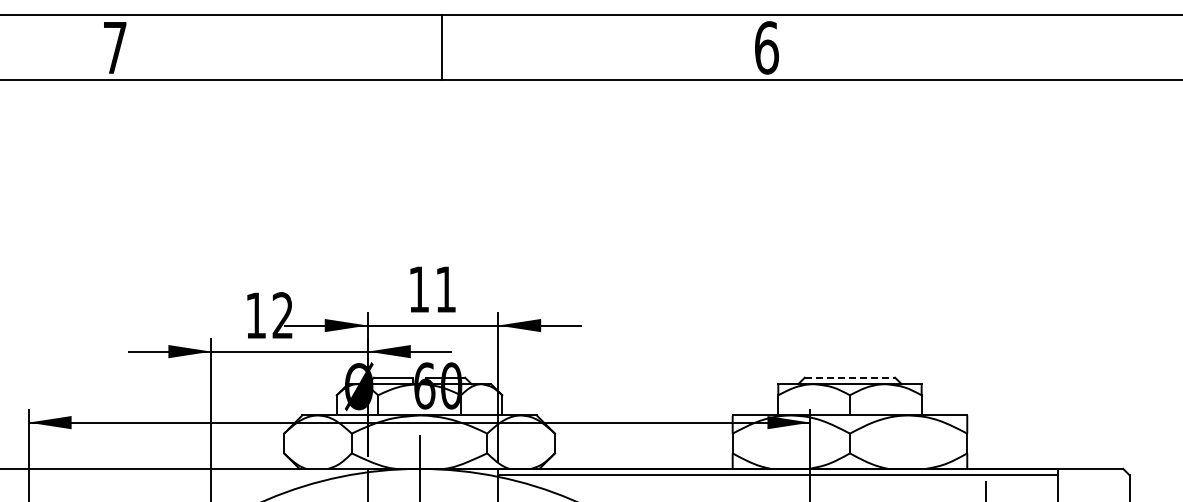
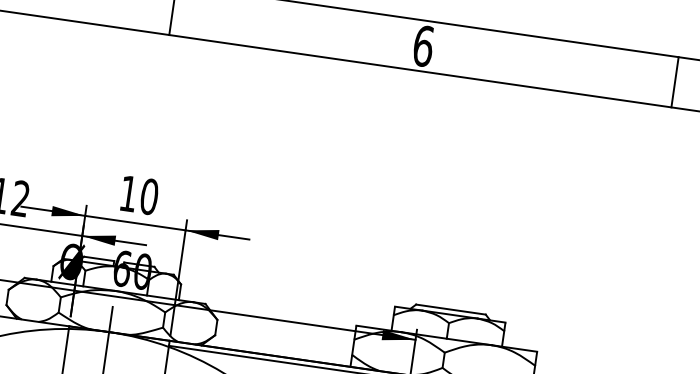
line: (1093, 47) -> (675, 82), added
text: (445, 289) -> (149, 196), 11 -> 10
line: (850, 377) -> (451, 309), dashed -> solid

